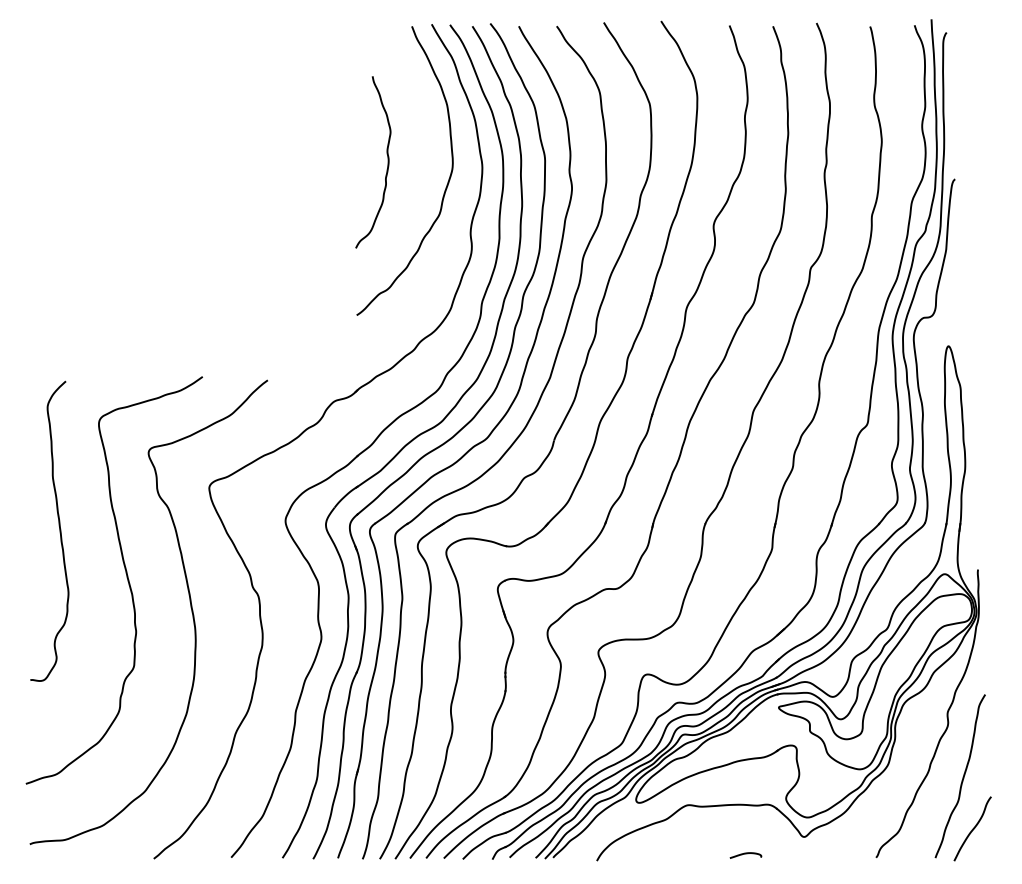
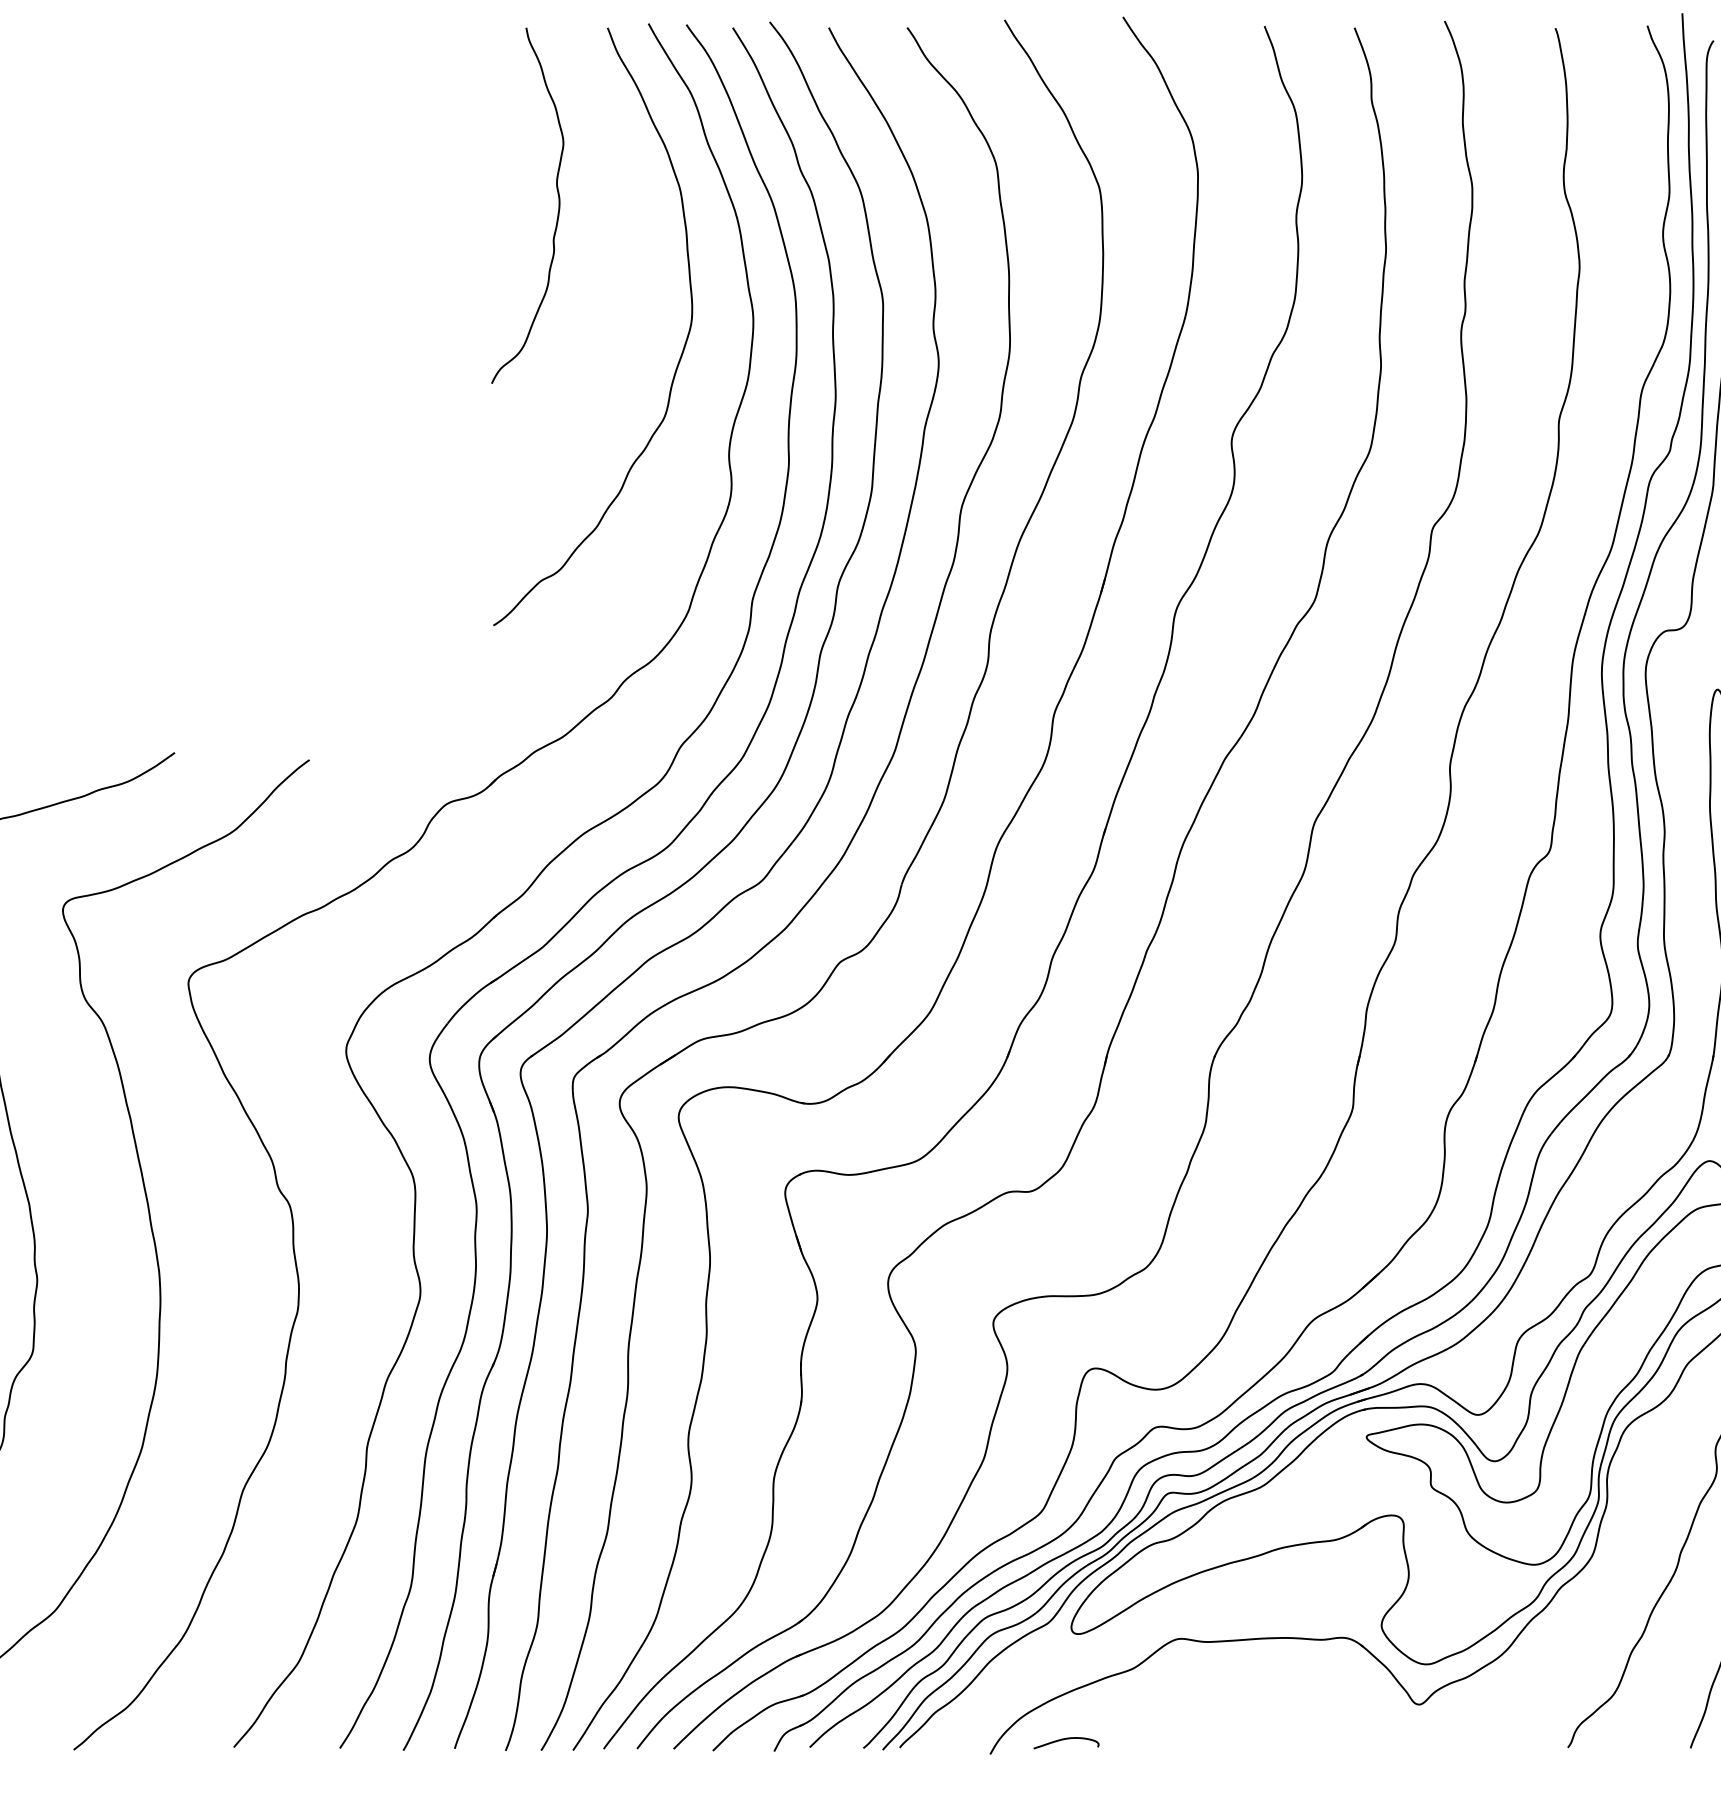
curve: (387, 162) -> (557, 206), moved
curve: (745, 854) -> (1065, 1740), moved

